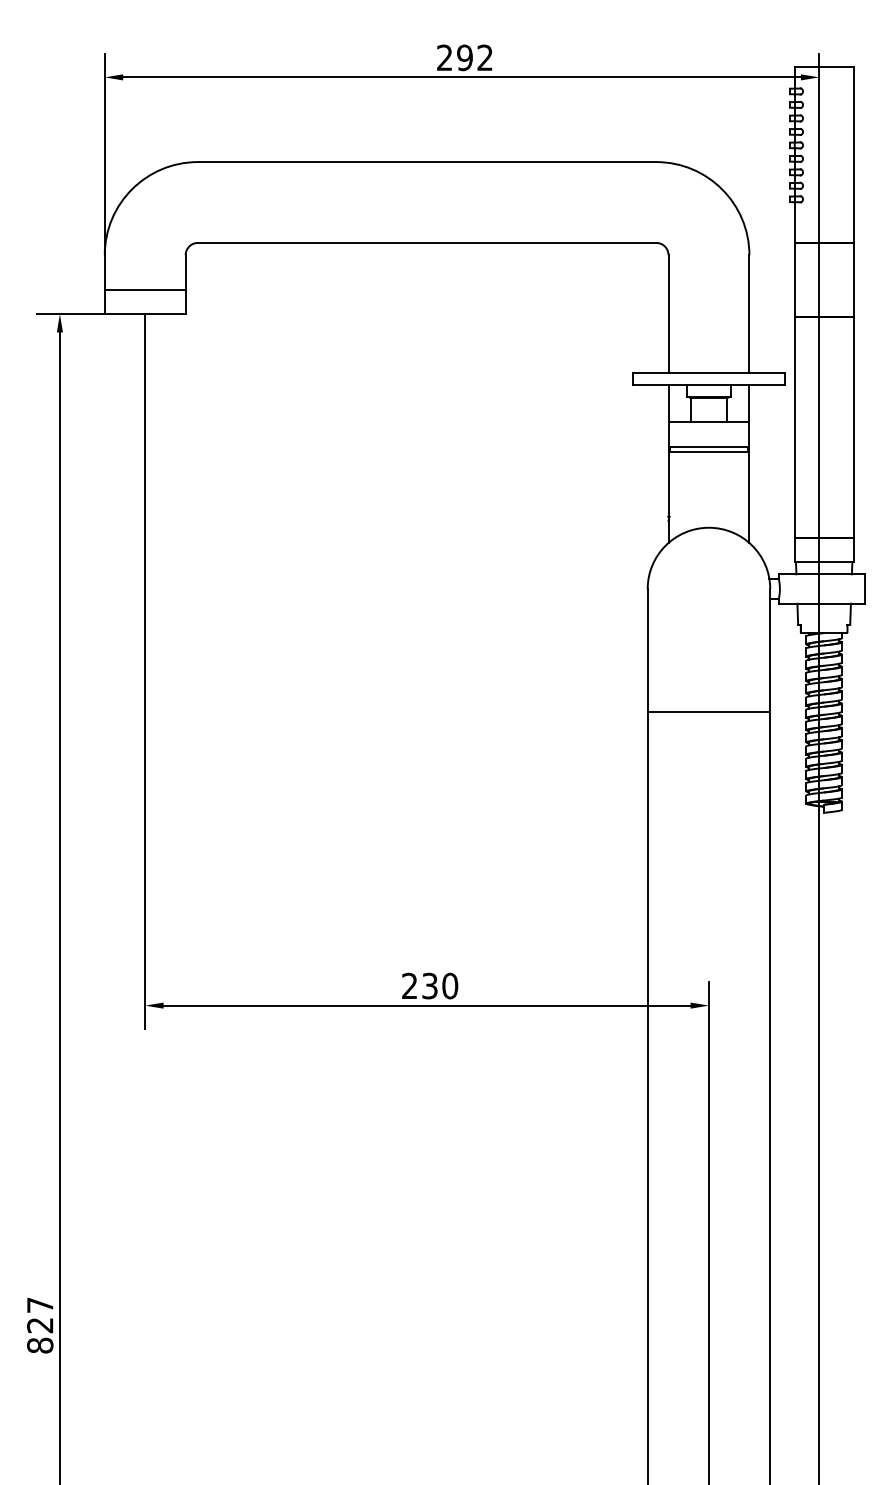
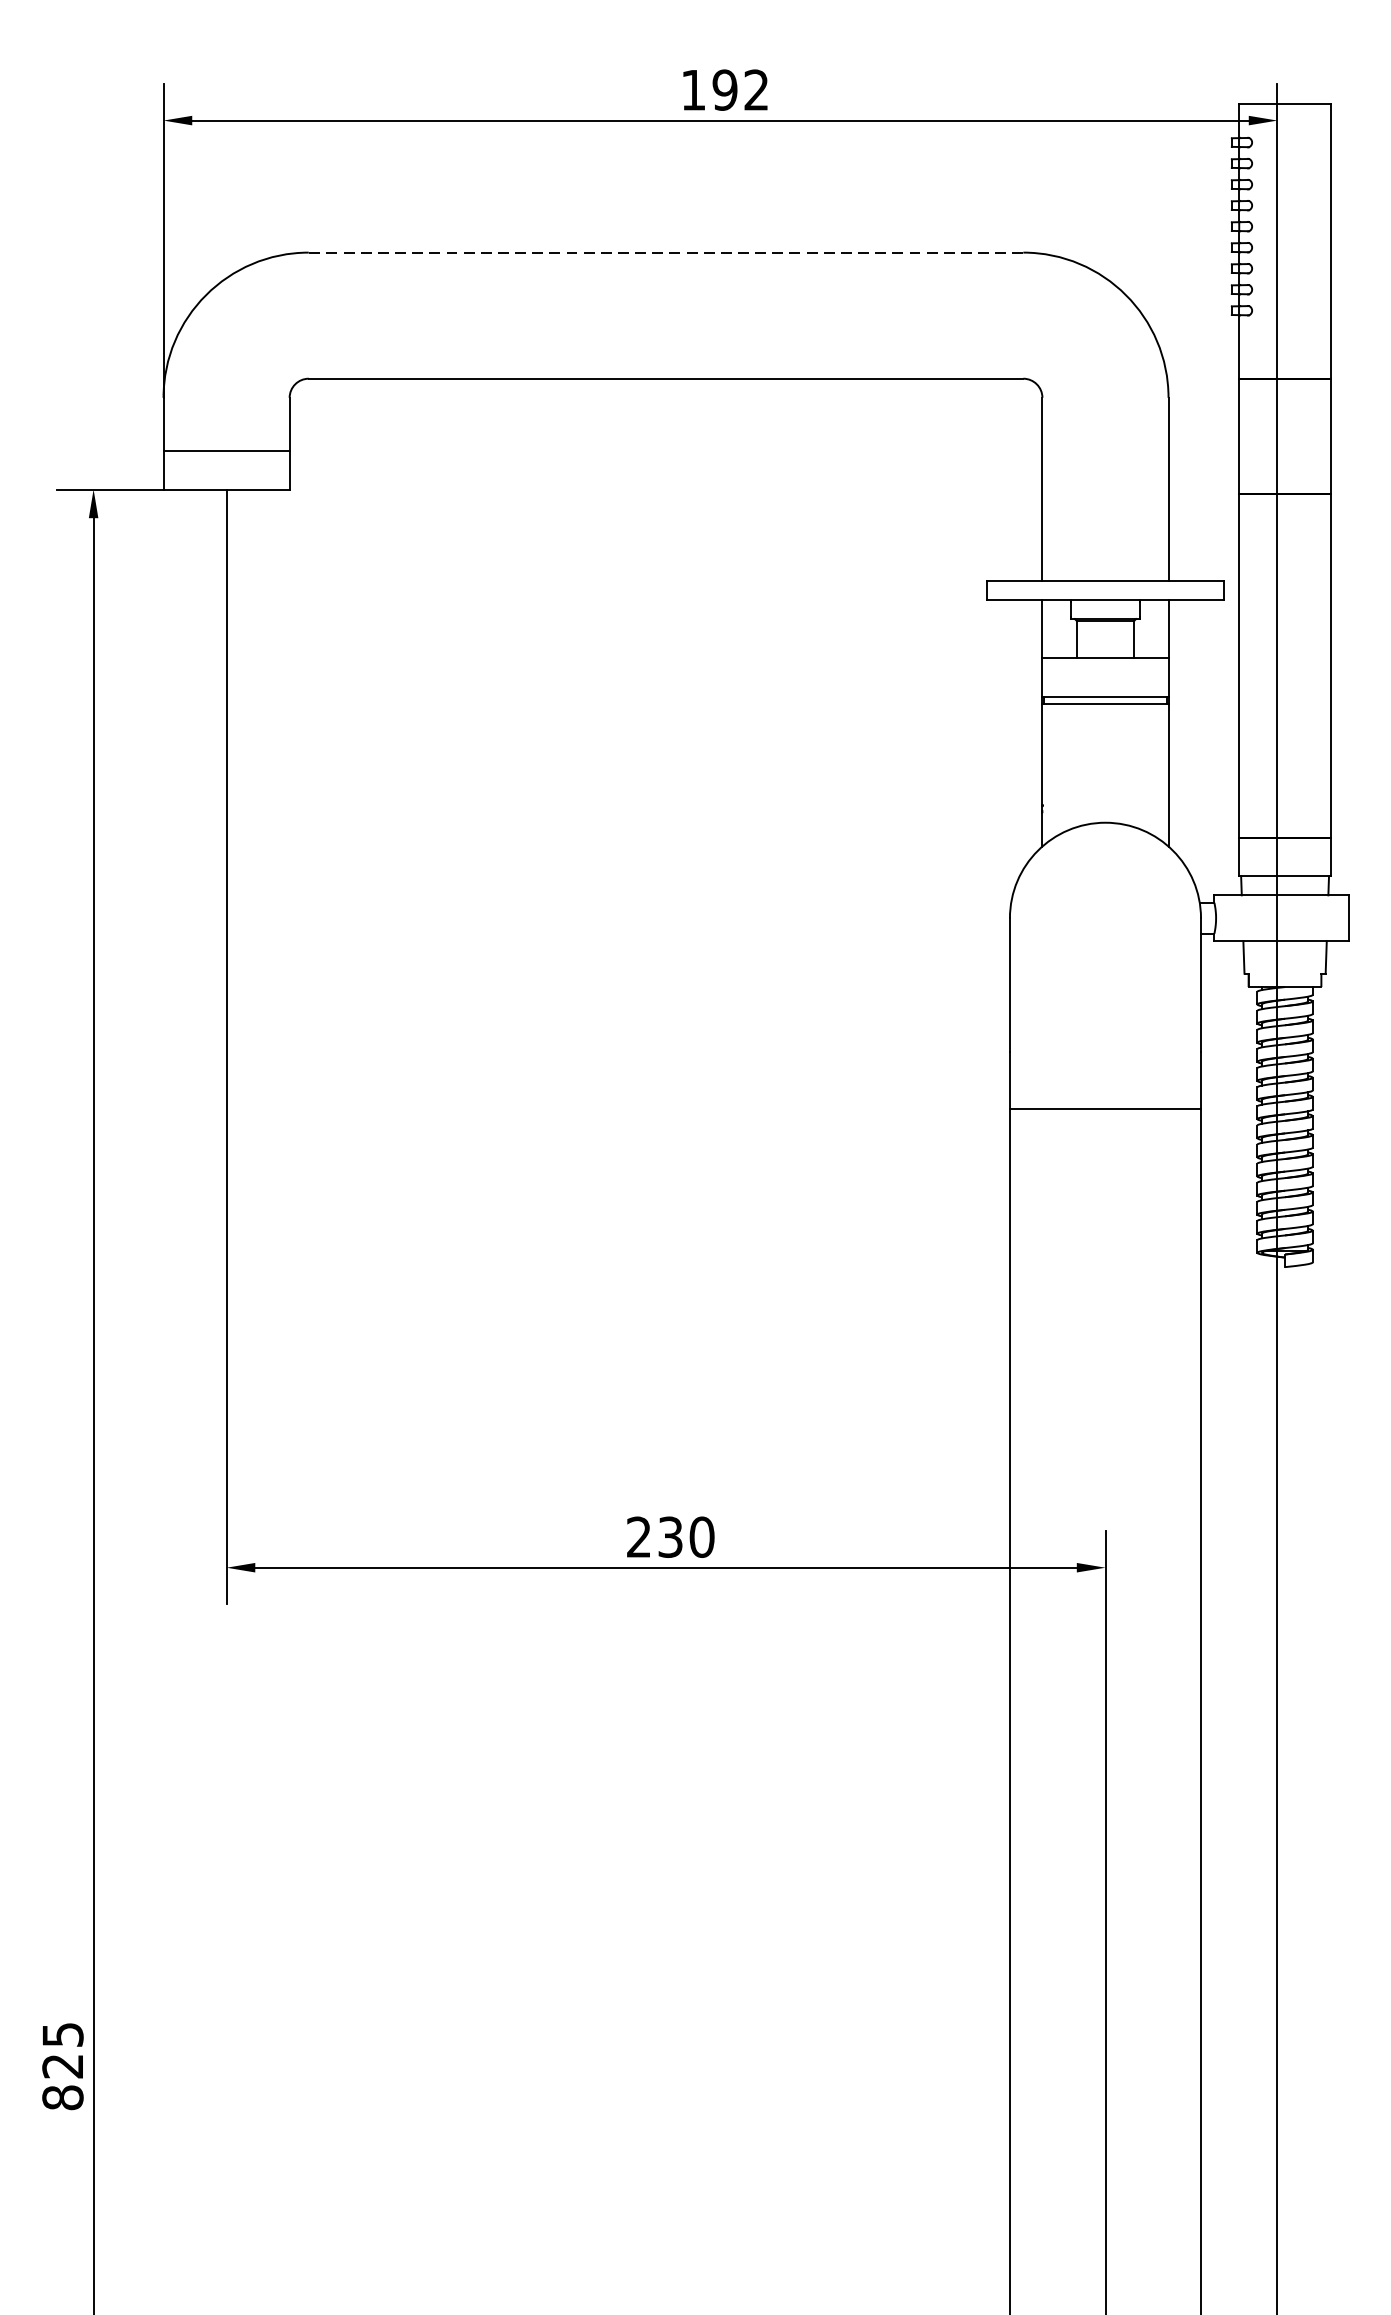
text: (444, 57) -> (693, 89), 292 -> 192
line: (426, 162) -> (665, 253), solid -> dashed
text: (40, 1304) -> (63, 2033), 827 -> 825

